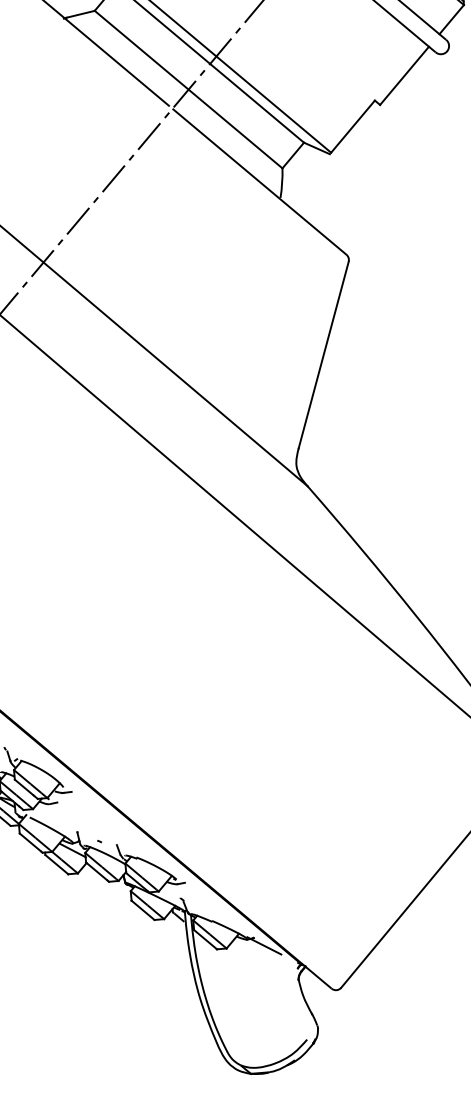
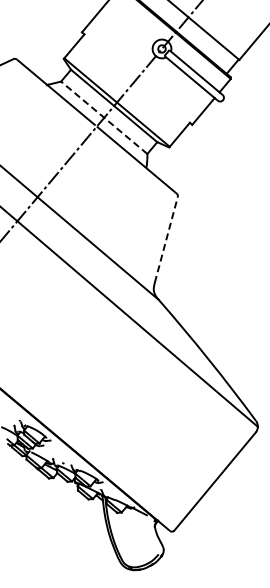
line: (186, 88) -> (103, 117), solid -> dashed
line: (324, 354) -> (166, 239), solid -> dashed

